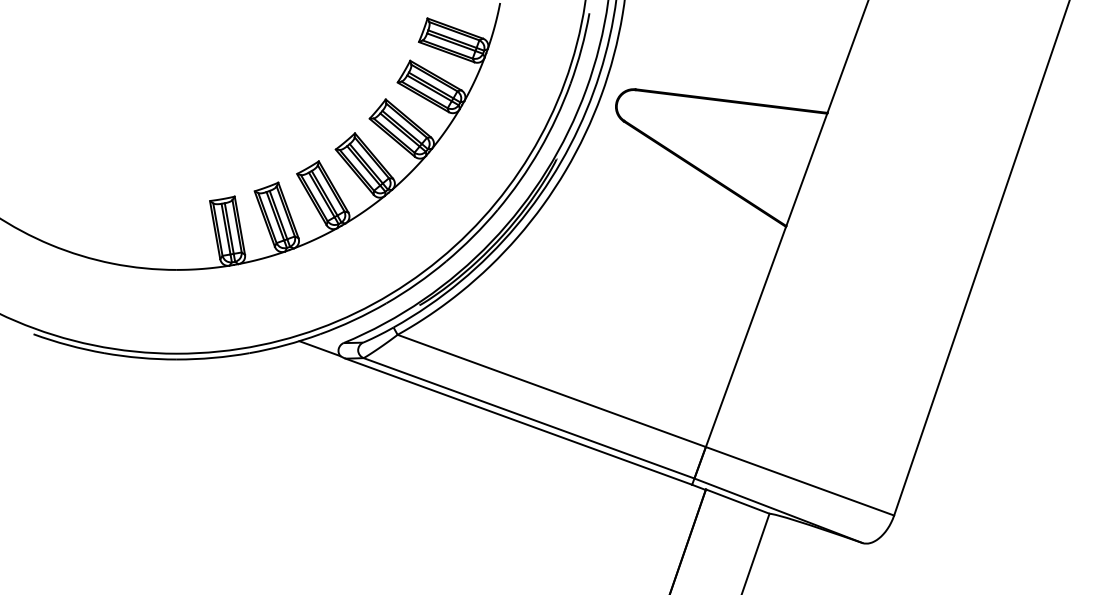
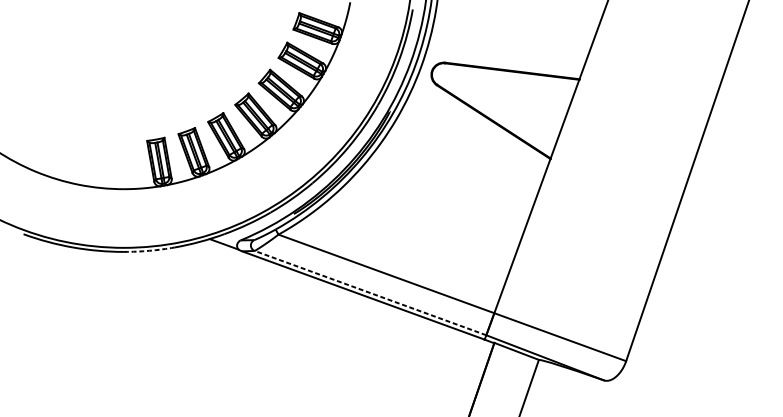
arc: (213, 357) -> (149, 250), solid -> dashed
line: (528, 418) -> (370, 293), solid -> dashed

